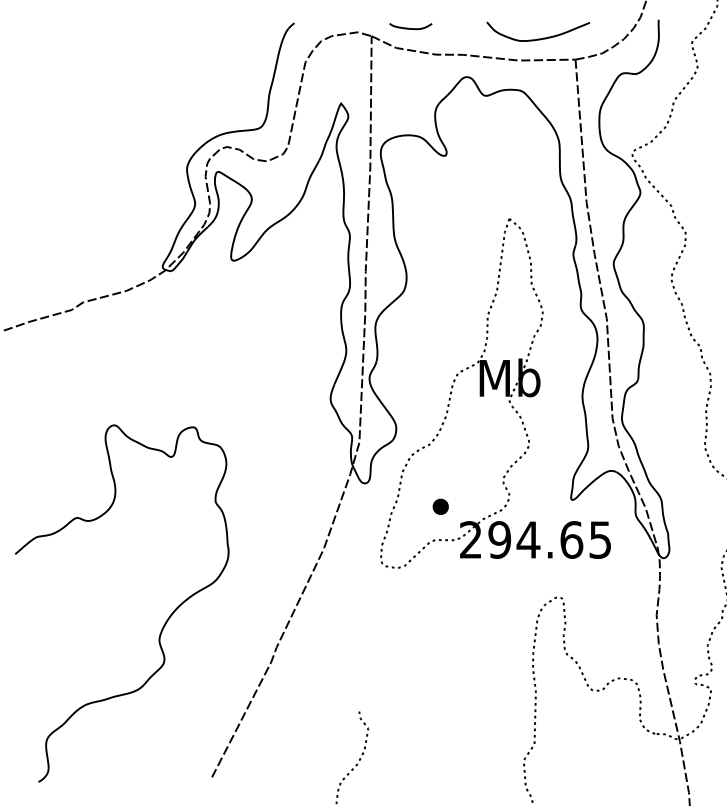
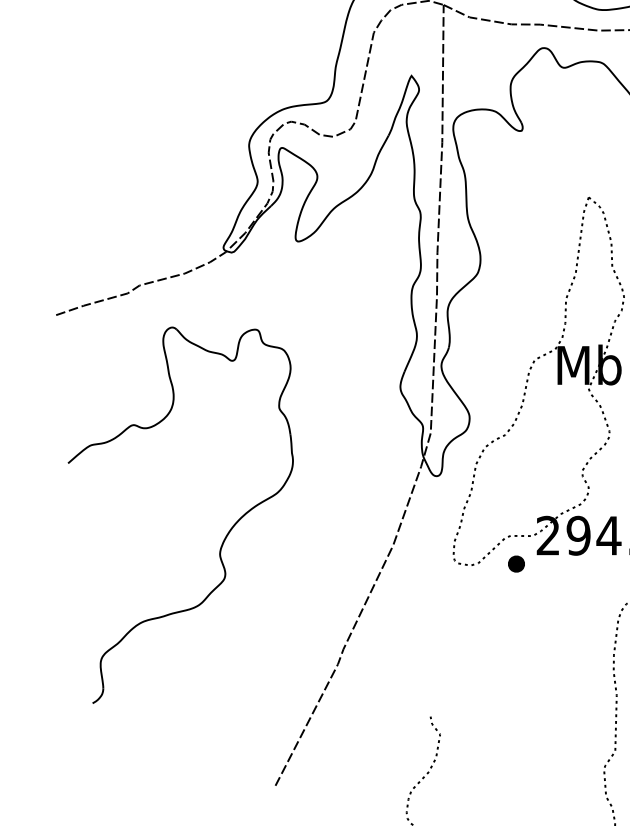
part: (440, 506) -> (516, 563), moved
part: (163, 625) -> (224, 538), moved

